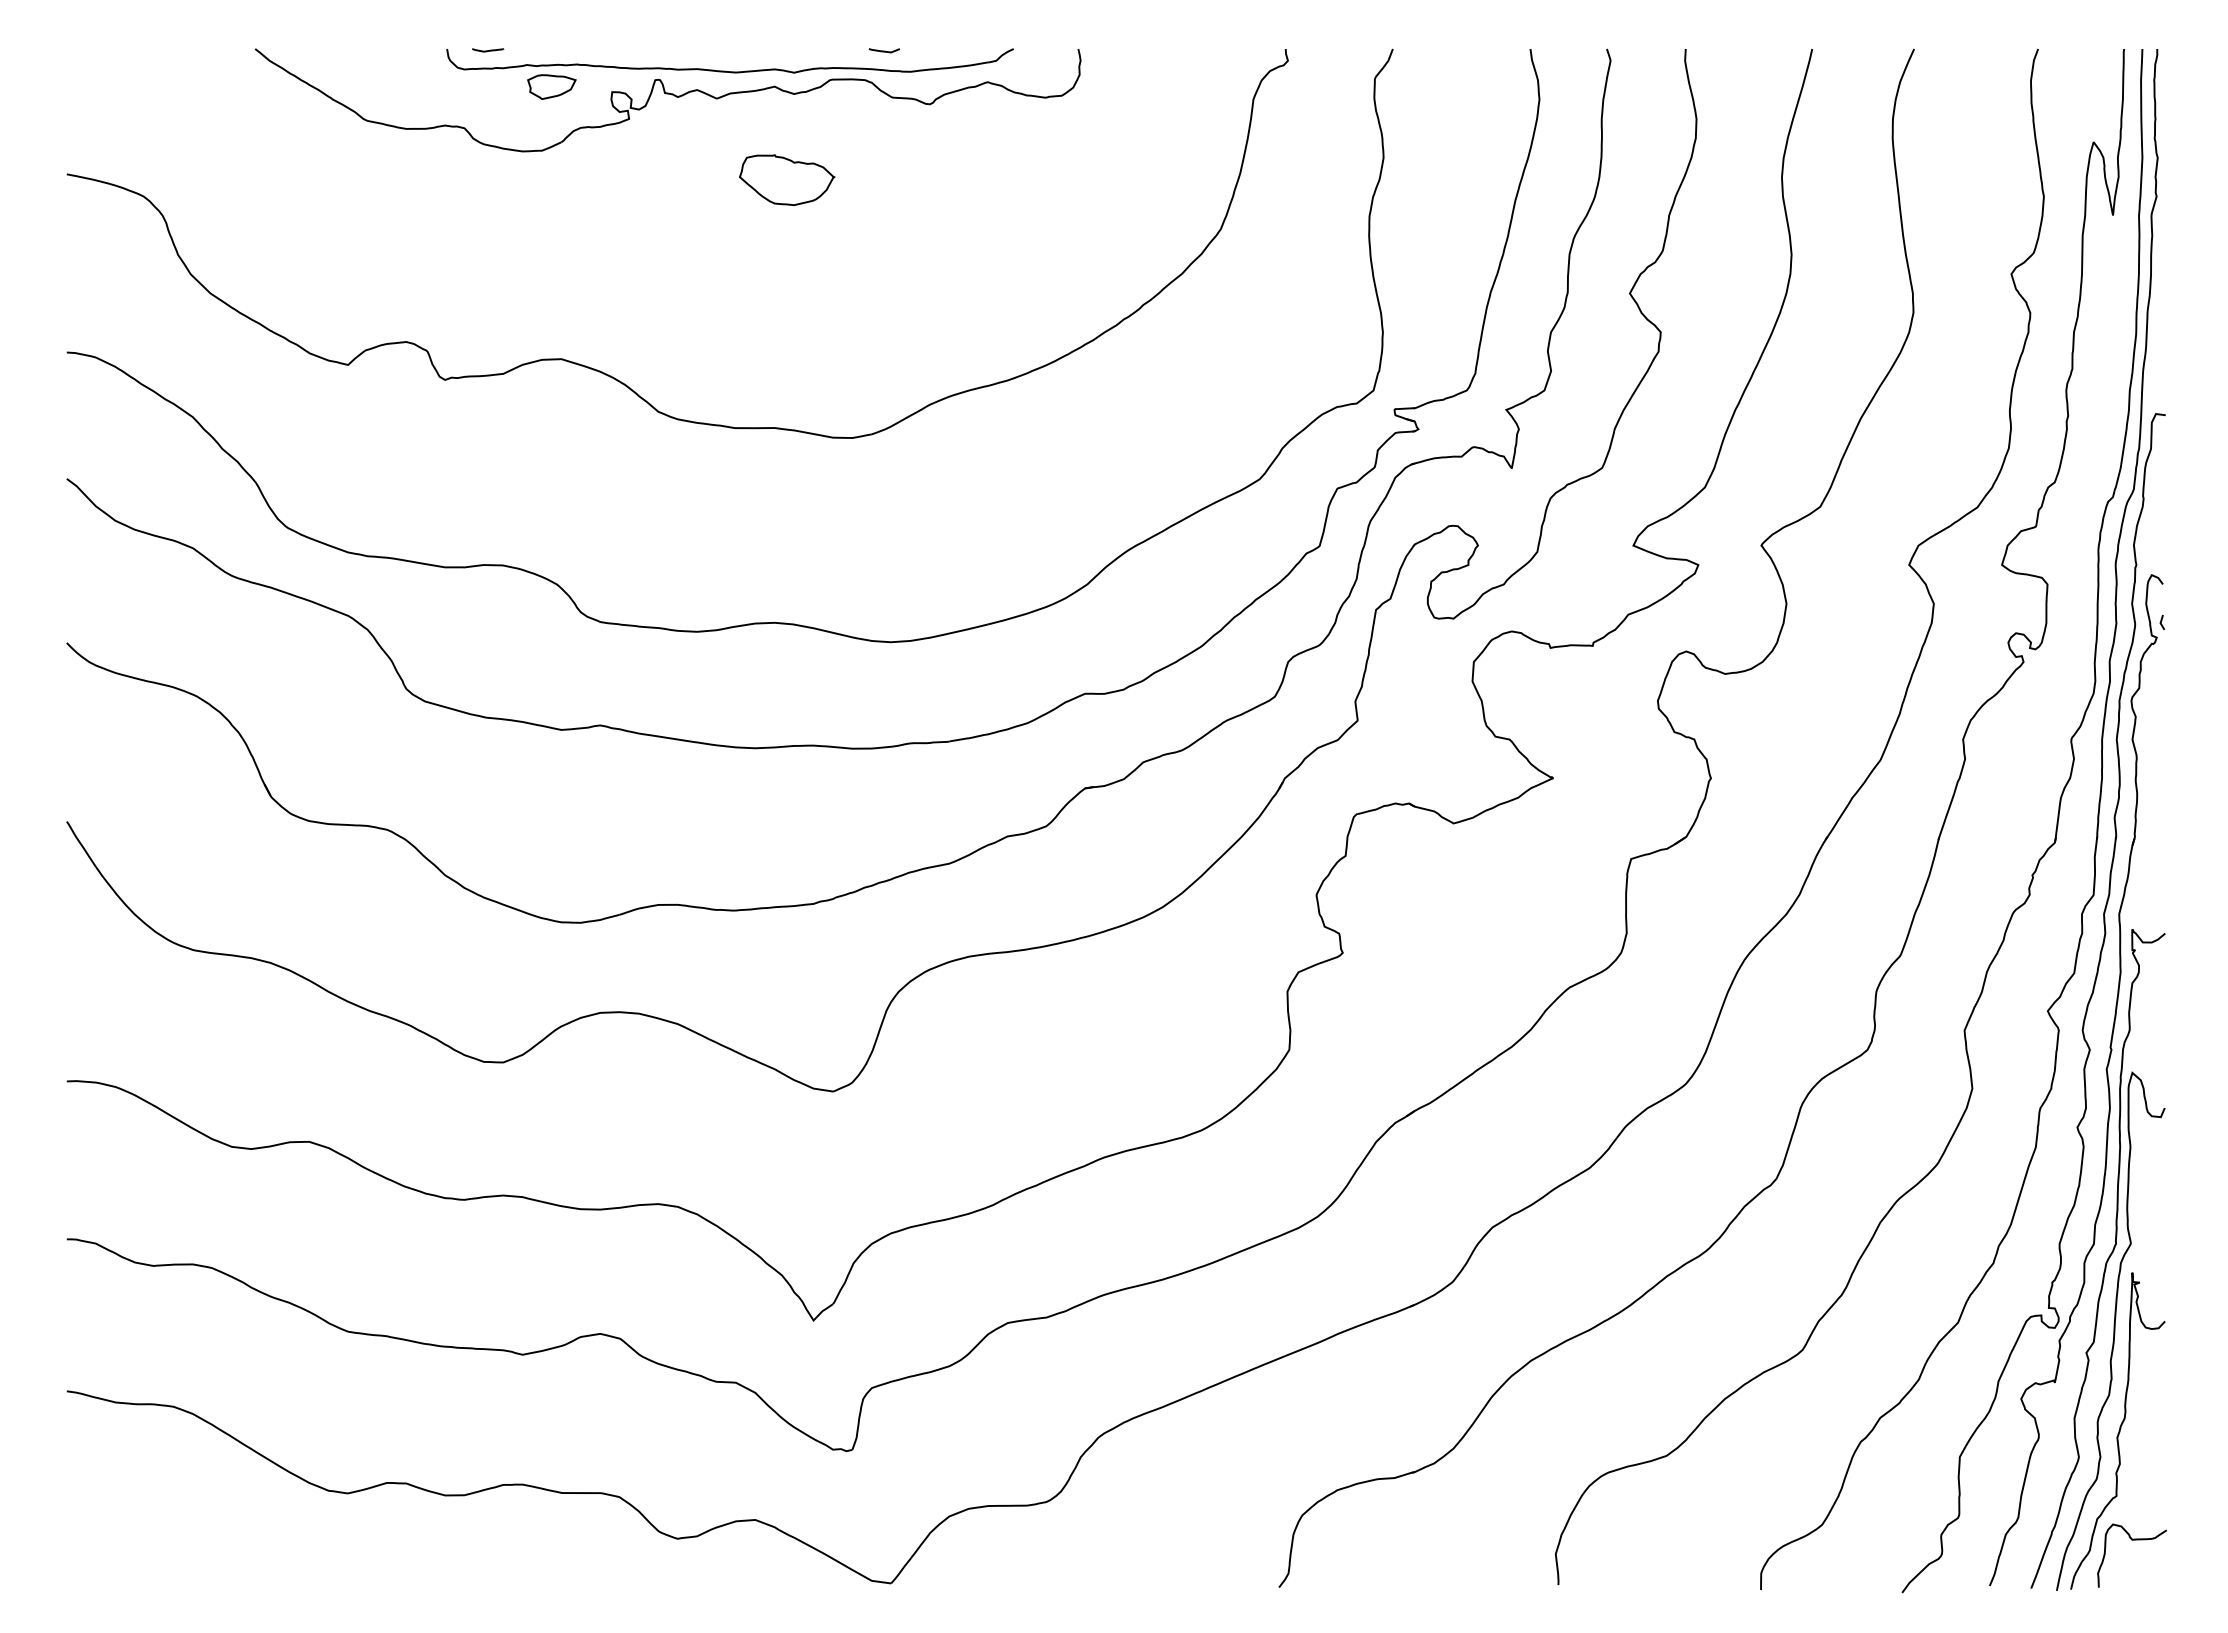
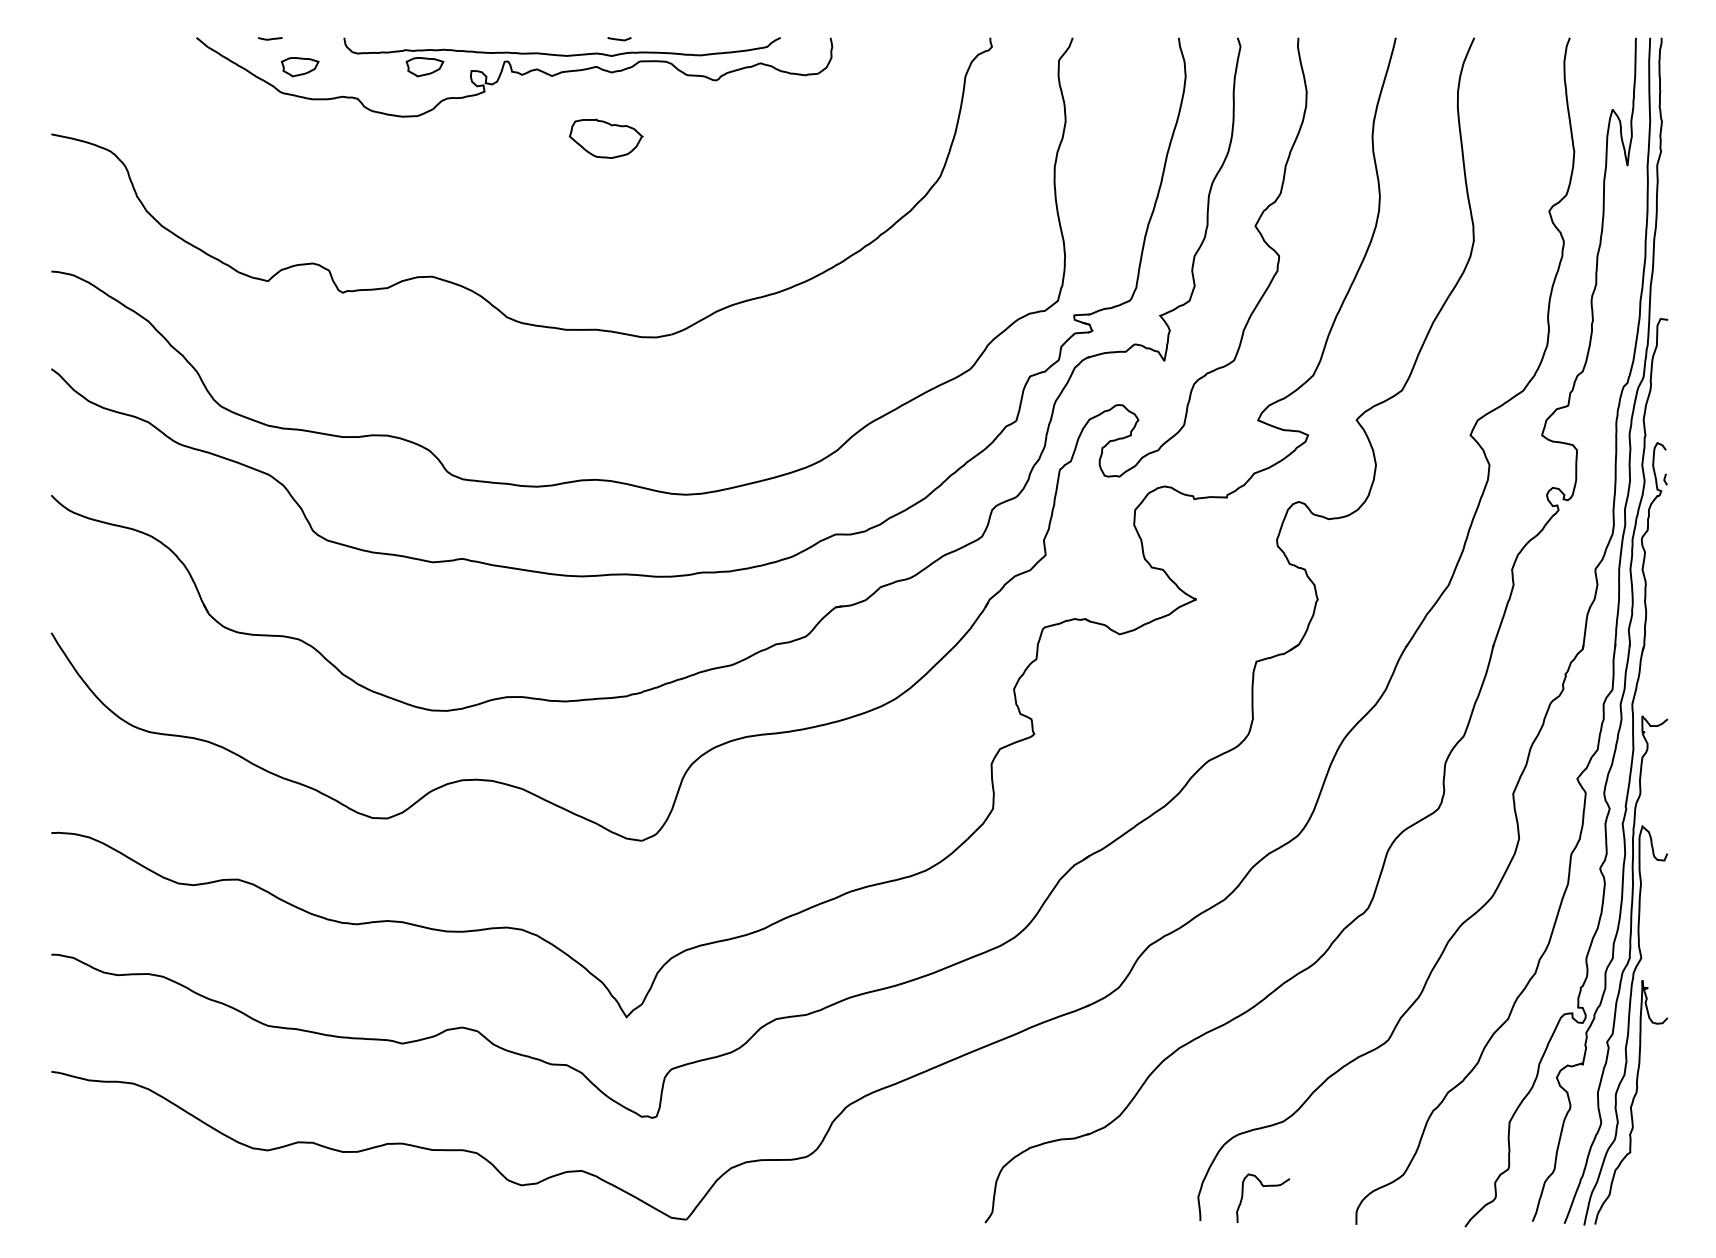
part: (488, 50) -> (270, 38), moved
curve: (883, 50) -> (618, 38), moved
part: (389, 86) -> (299, 66), added
curve: (2131, 1540) -> (1262, 1186), moved

